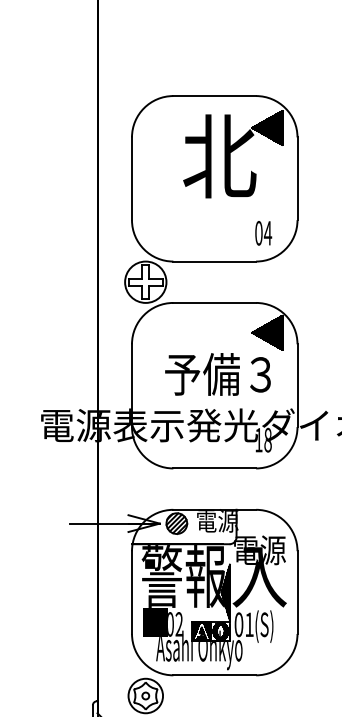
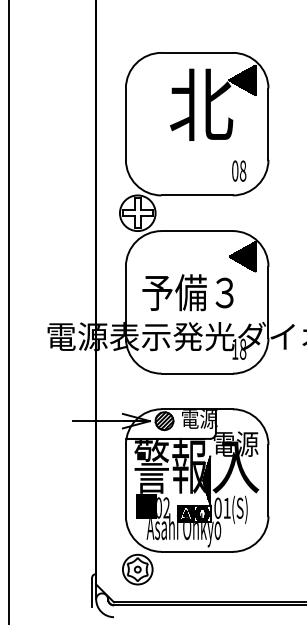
text: (267, 232) -> (242, 170), 04 -> 08
text: (217, 374) -> (187, 292), moved

